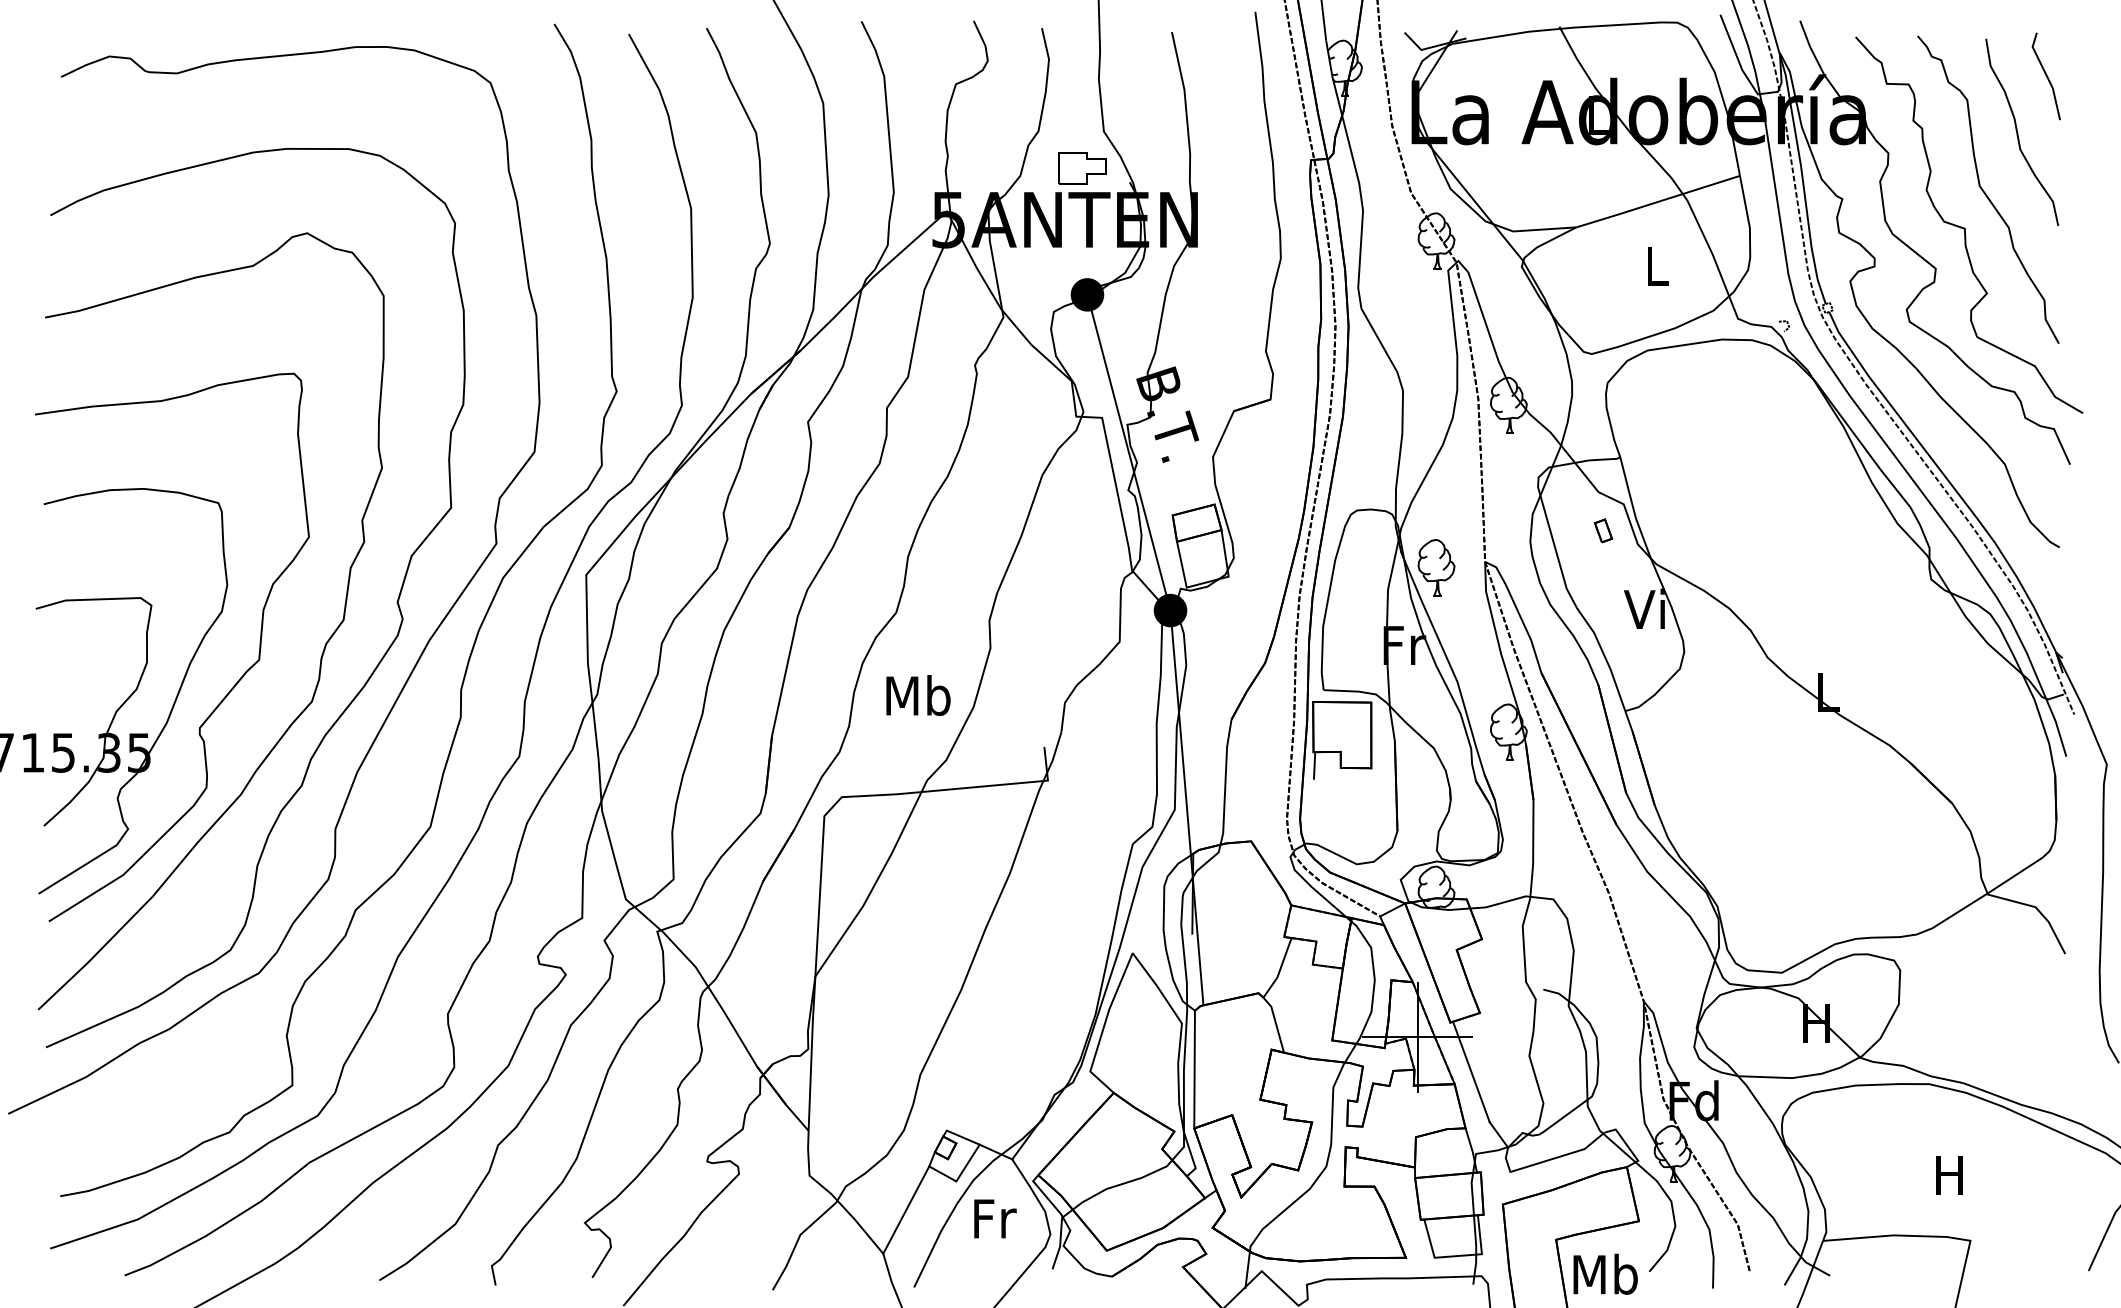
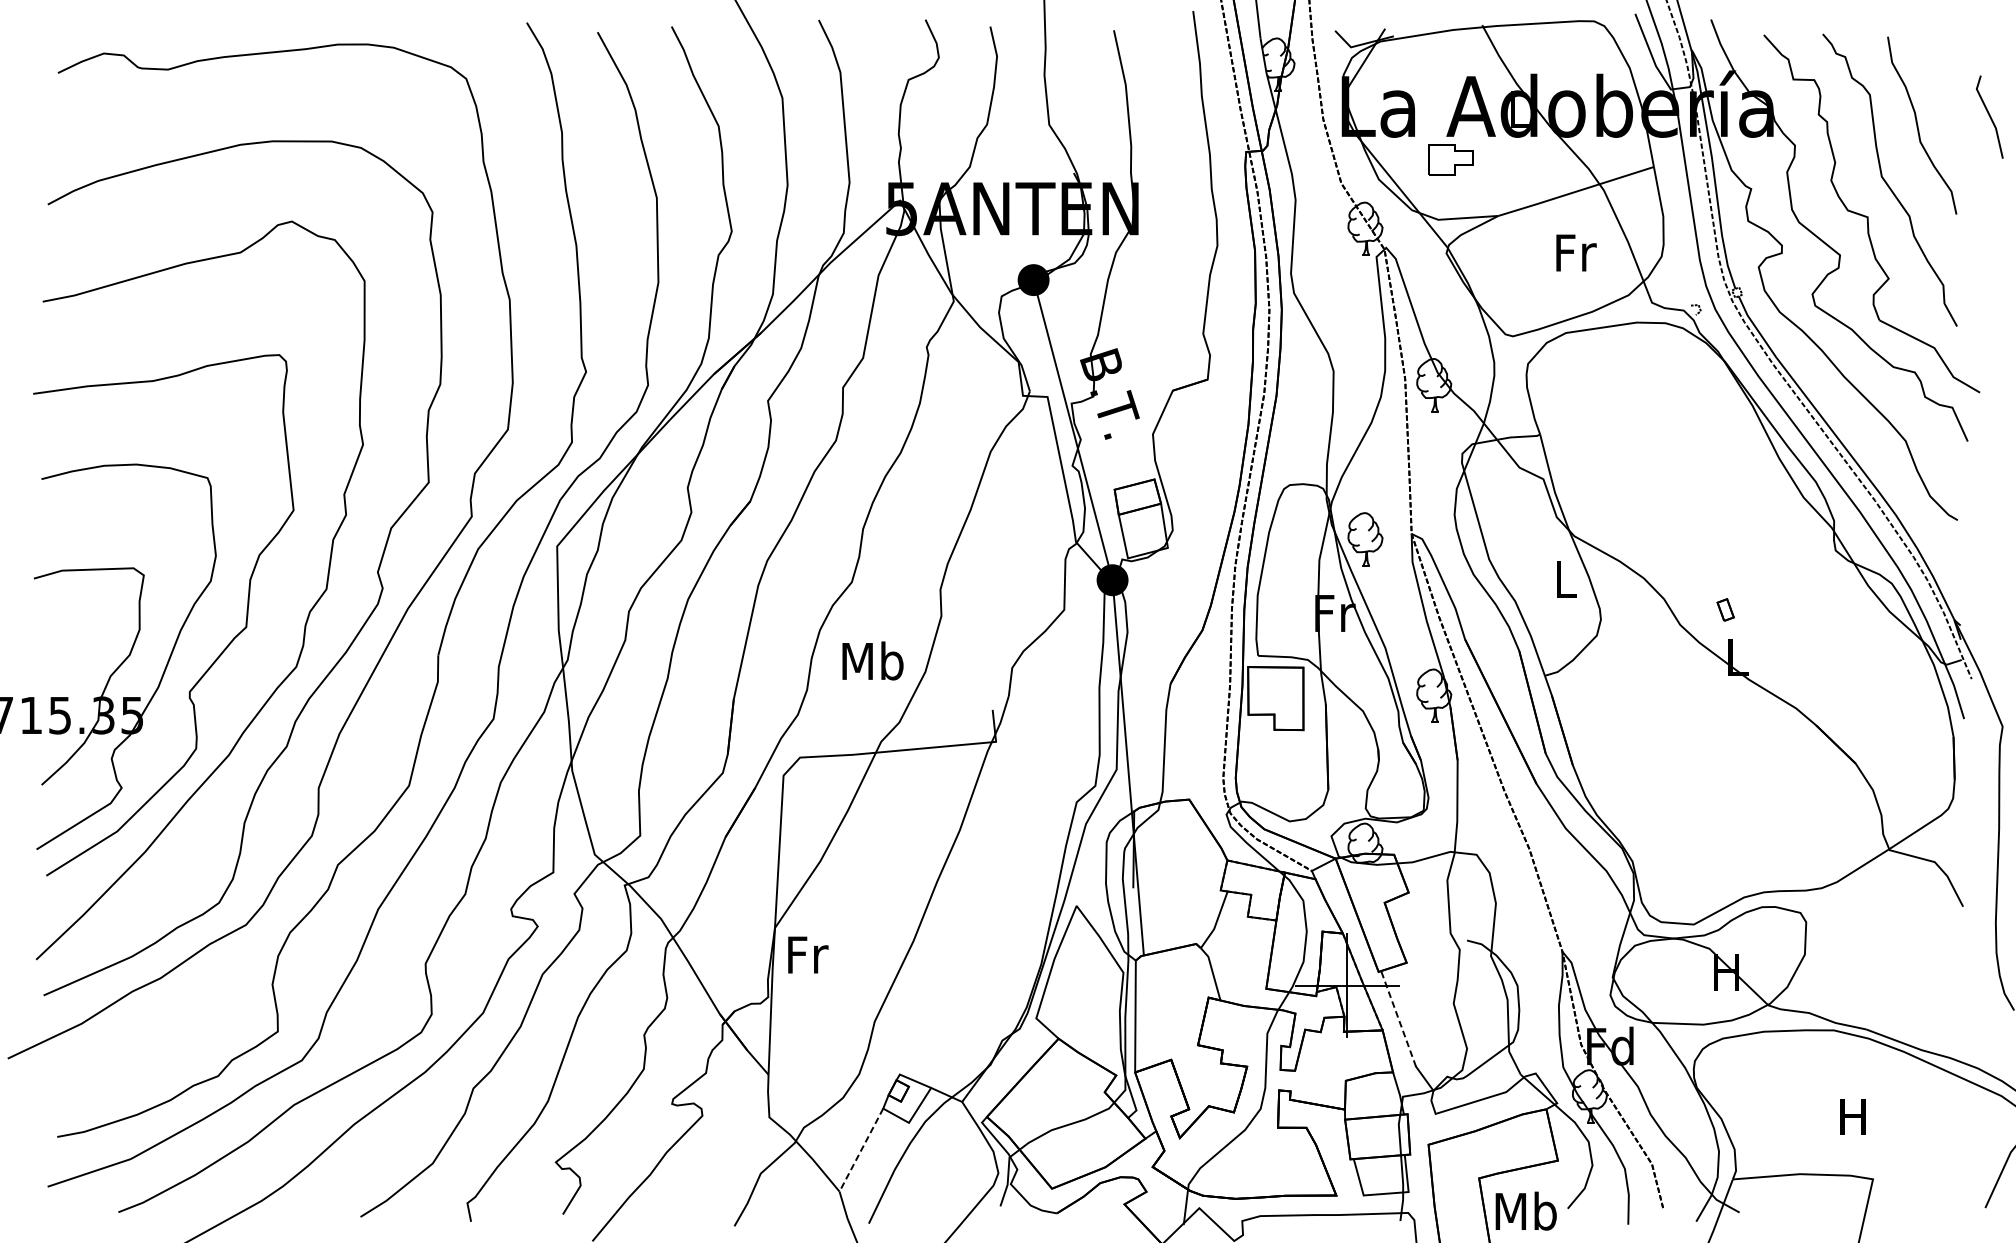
line: (2045, 75) -> (1989, 116), moved
part: (1082, 168) -> (1450, 159), moved
text: (1658, 266) -> (1576, 253), L -> Fr
part: (1603, 530) -> (1725, 609), moved
text: (1643, 608) -> (1562, 578), Vi -> L
line: (1314, 765) -> (1249, 727), removed
line: (1471, 1071) -> (1398, 1018), solid -> dashed
line: (906, 1210) -> (861, 1150), solid -> dashed
text: (995, 1218) -> (808, 954), moved

